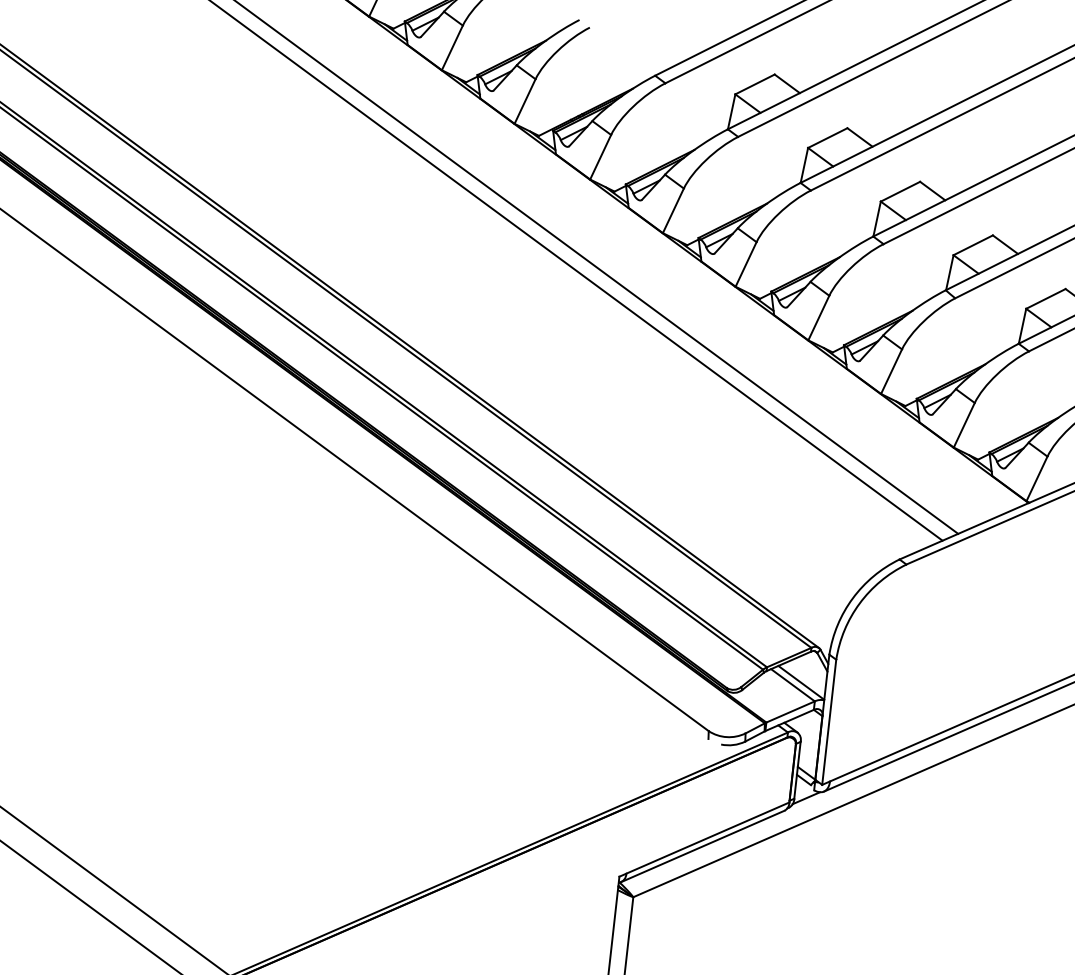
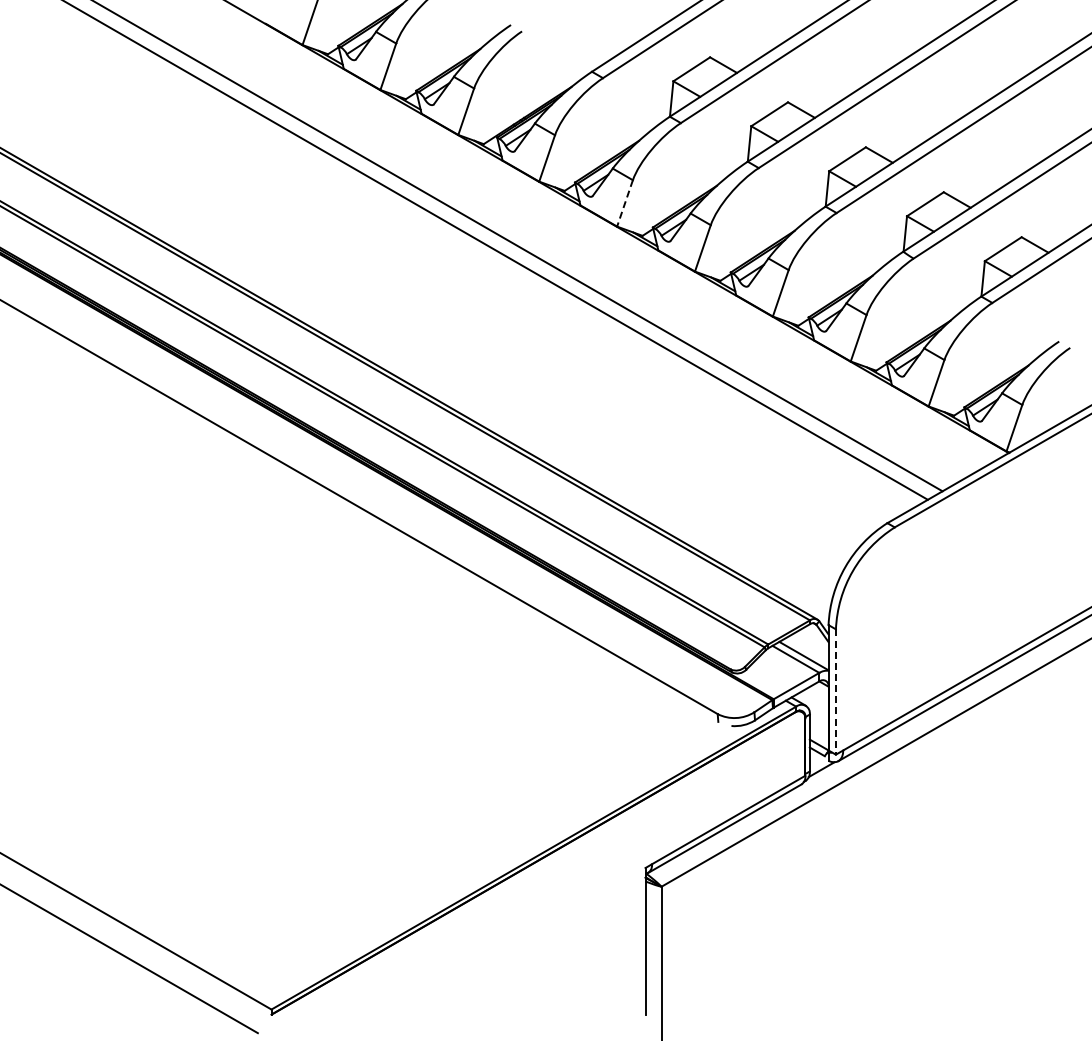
line: (673, 210) -> (625, 203), solid -> dashed
line: (828, 722) -> (835, 692), solid -> dashed

